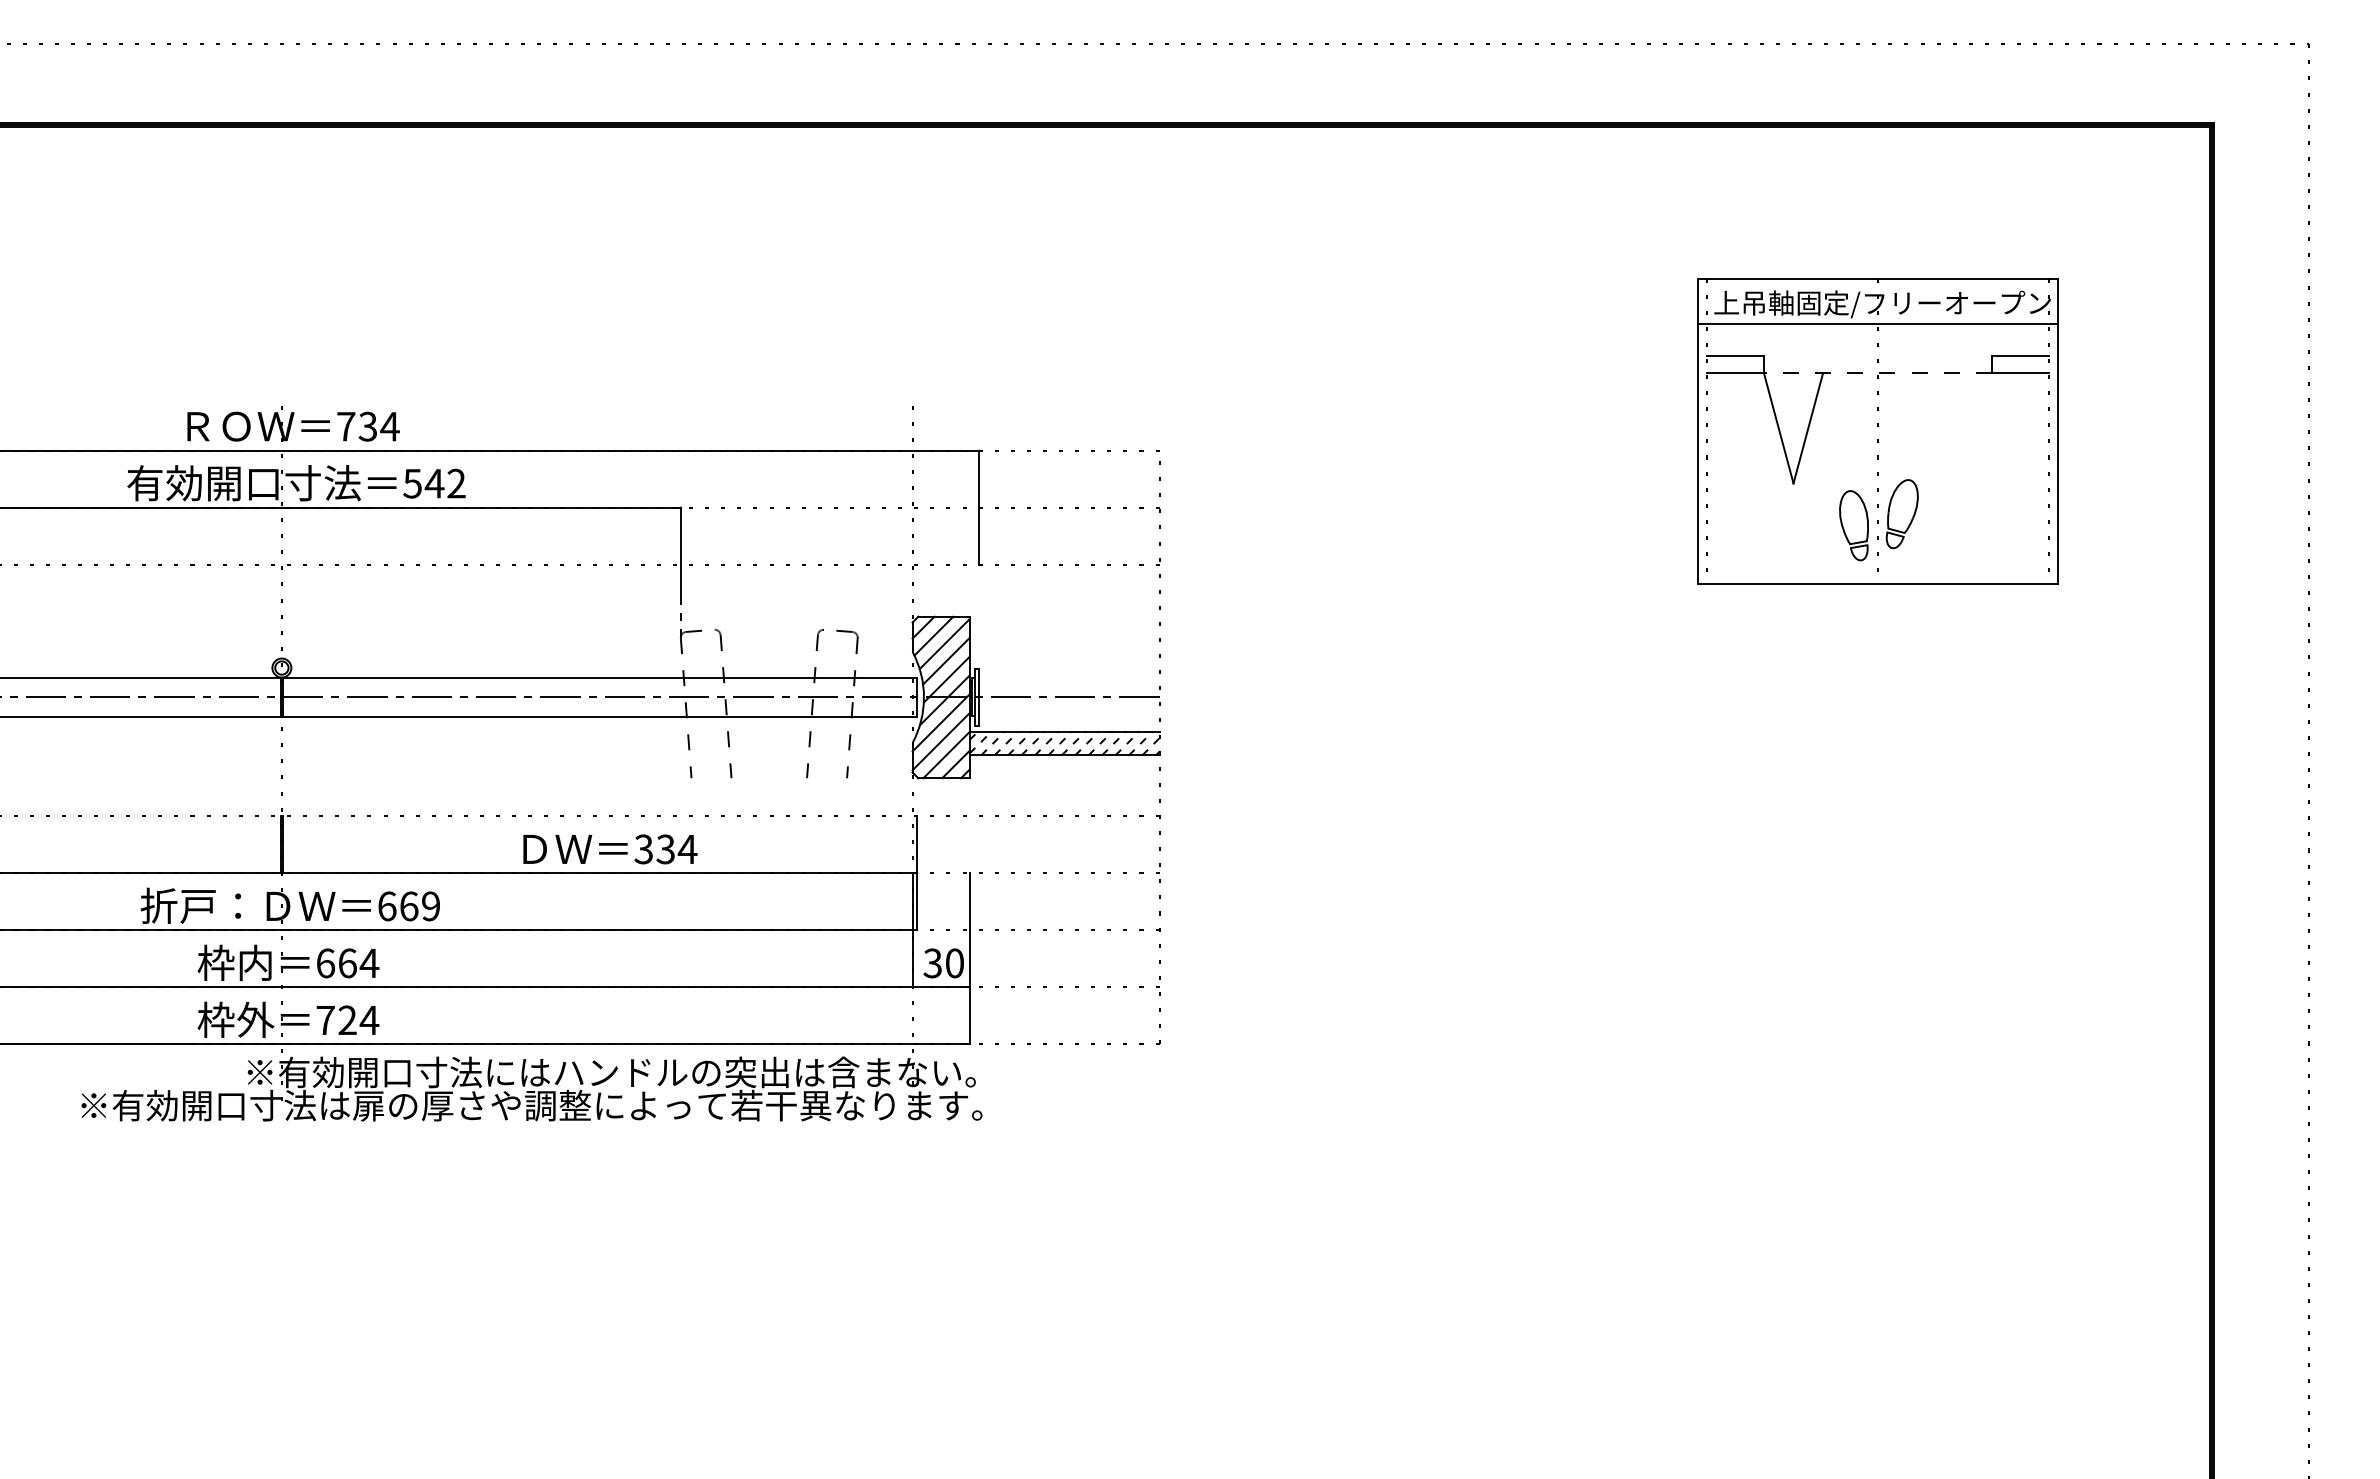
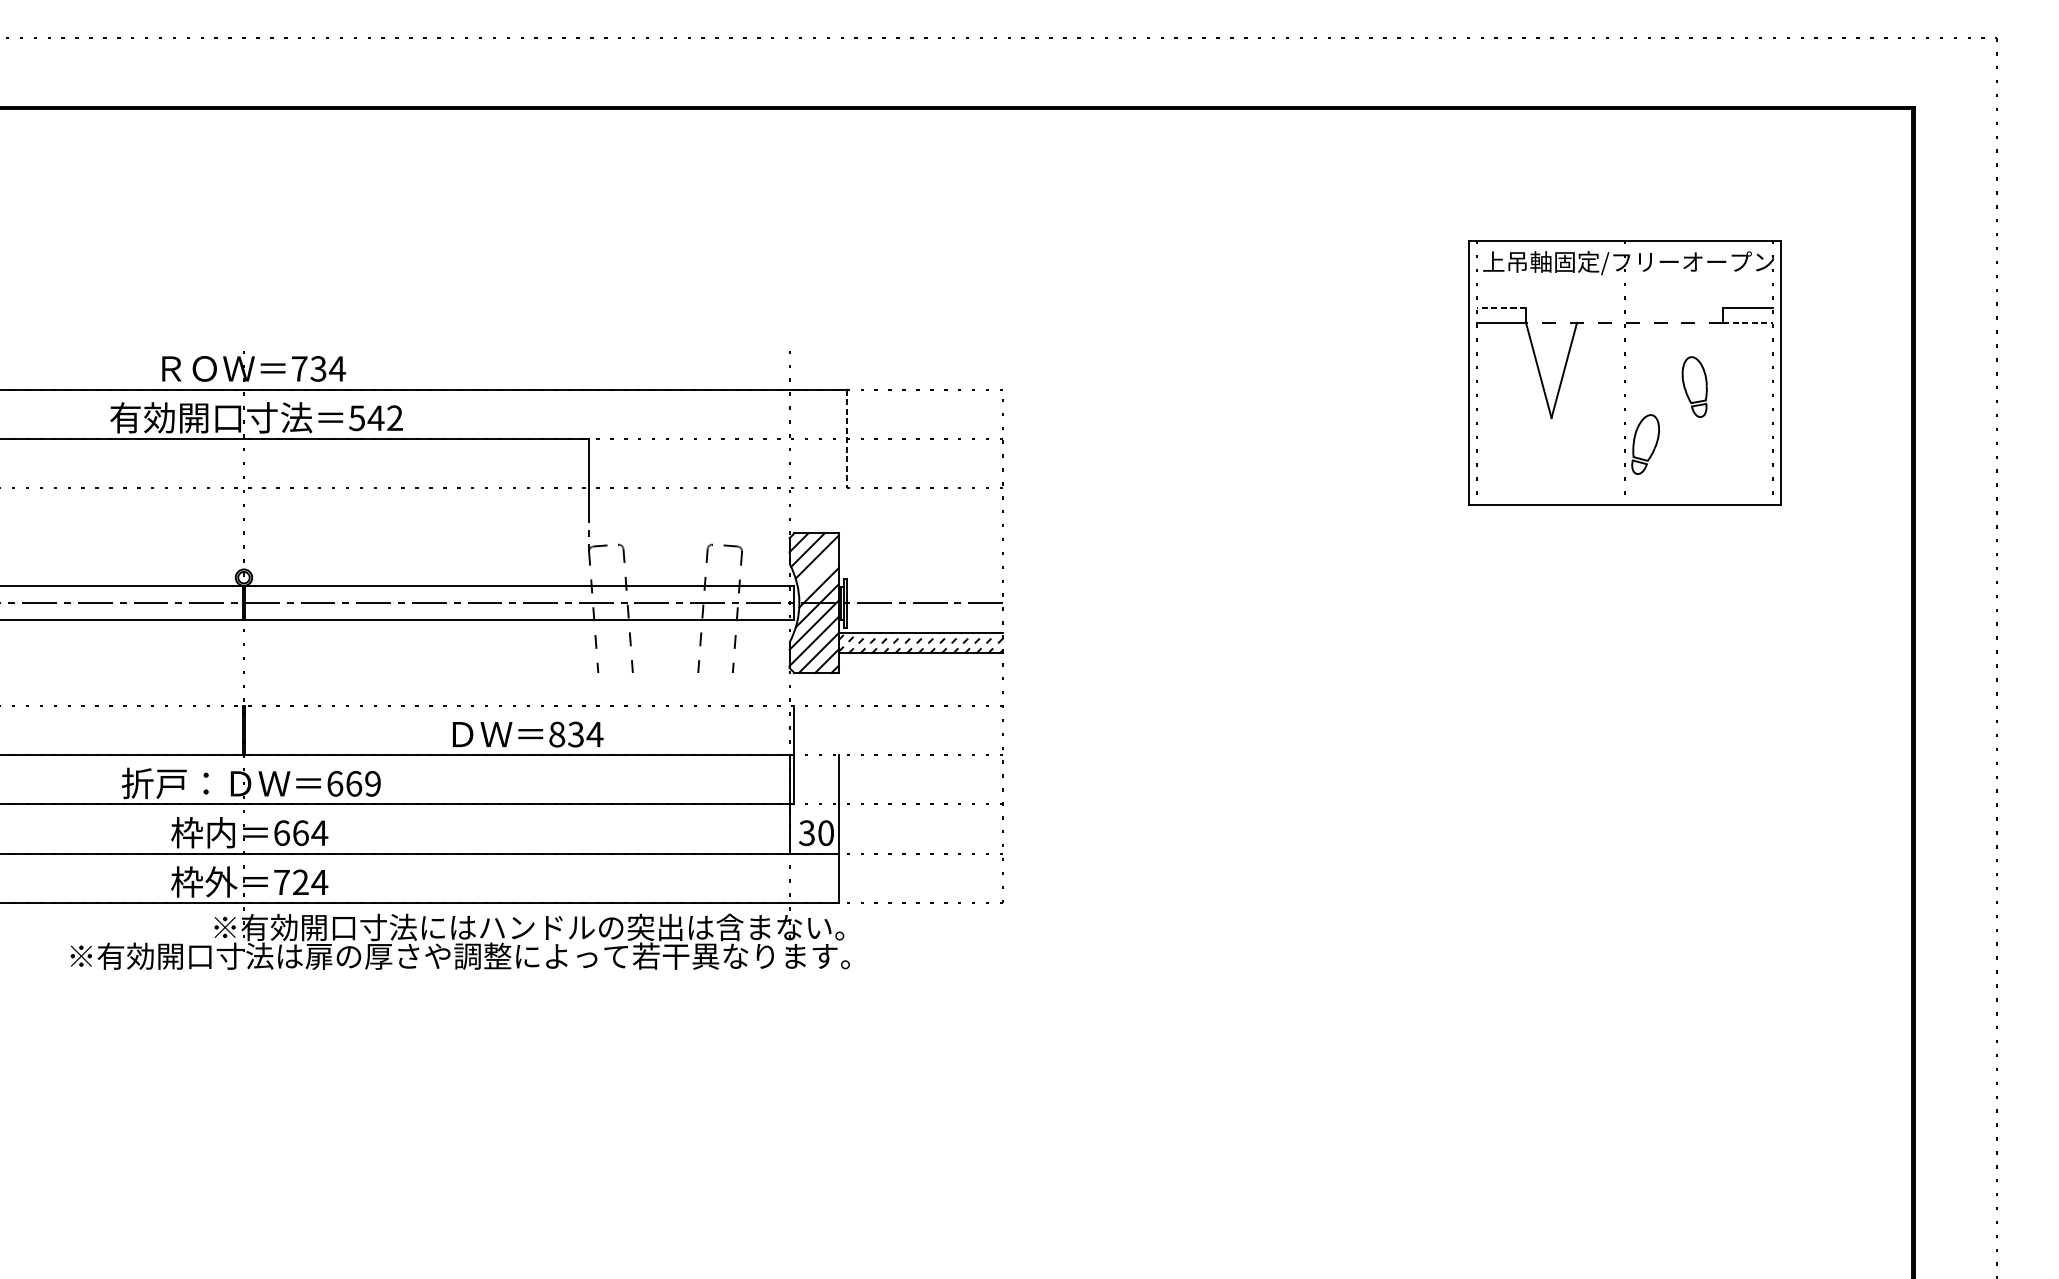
line: (1877, 324) -> (1624, 280), removed
line: (1735, 356) -> (1501, 308), solid -> dashed
line: (2020, 373) -> (1747, 322), solid -> dashed
line: (979, 507) -> (847, 438), solid -> dashed
part: (1853, 525) -> (1694, 386), moved
line: (946, 661) -> (818, 572), removed
text: (643, 849) -> (556, 734), 334 -> 834

